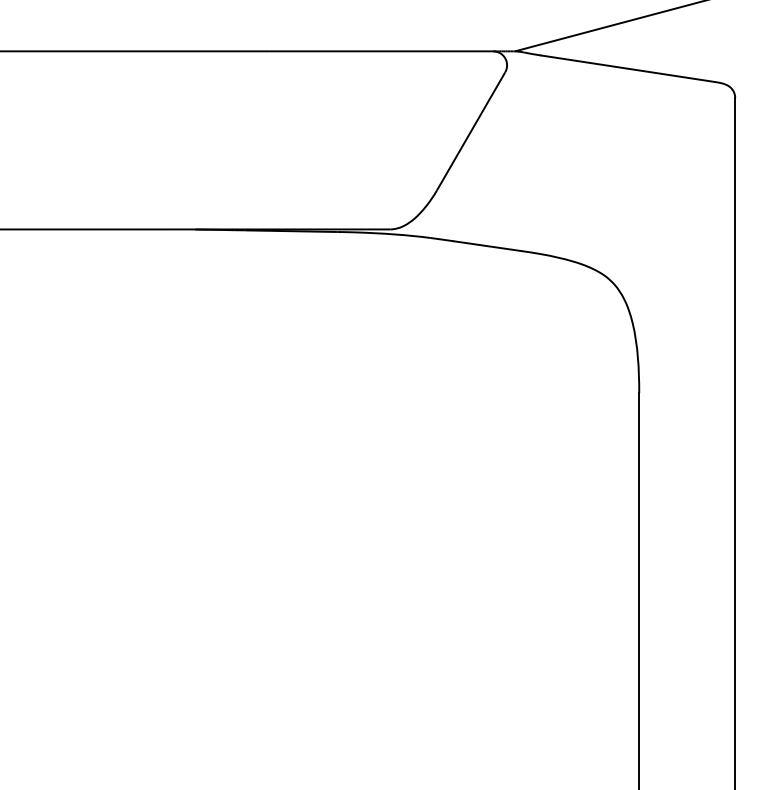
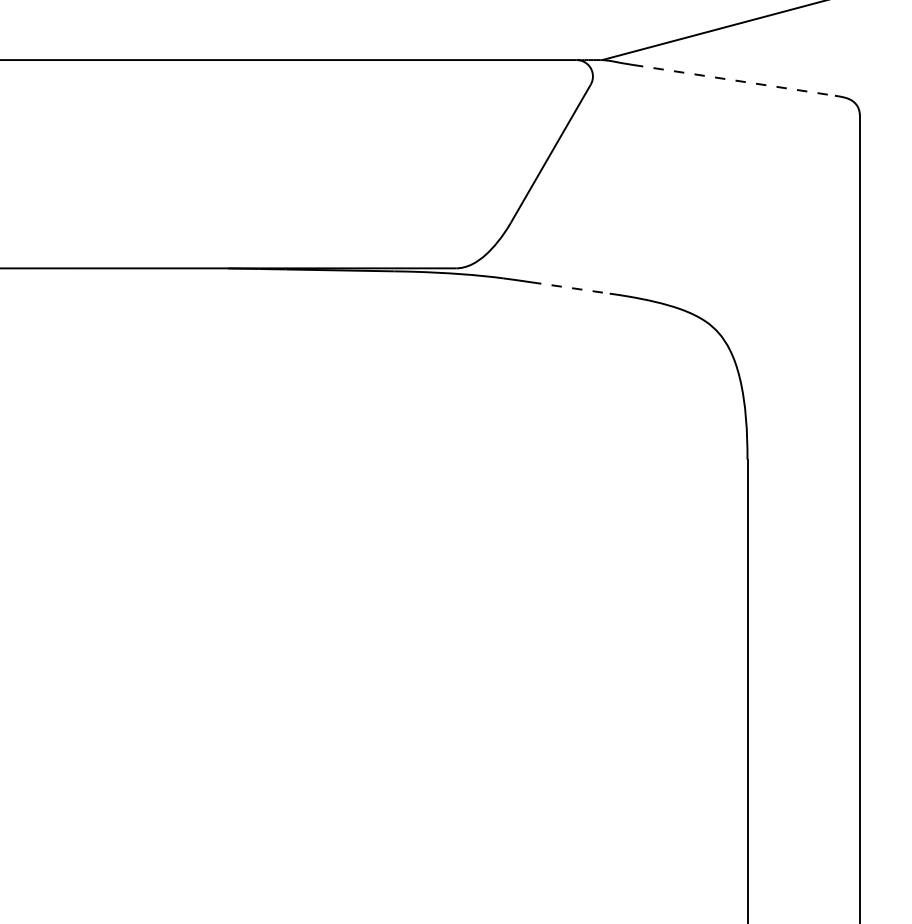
line: (628, 68) -> (734, 80), solid -> dashed
line: (488, 246) -> (571, 288), solid -> dashed

